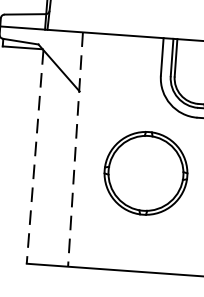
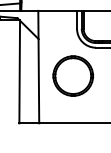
line: (74, 150) -> (38, 67), dashed -> solid
line: (34, 157) -> (19, 72), dashed -> solid

